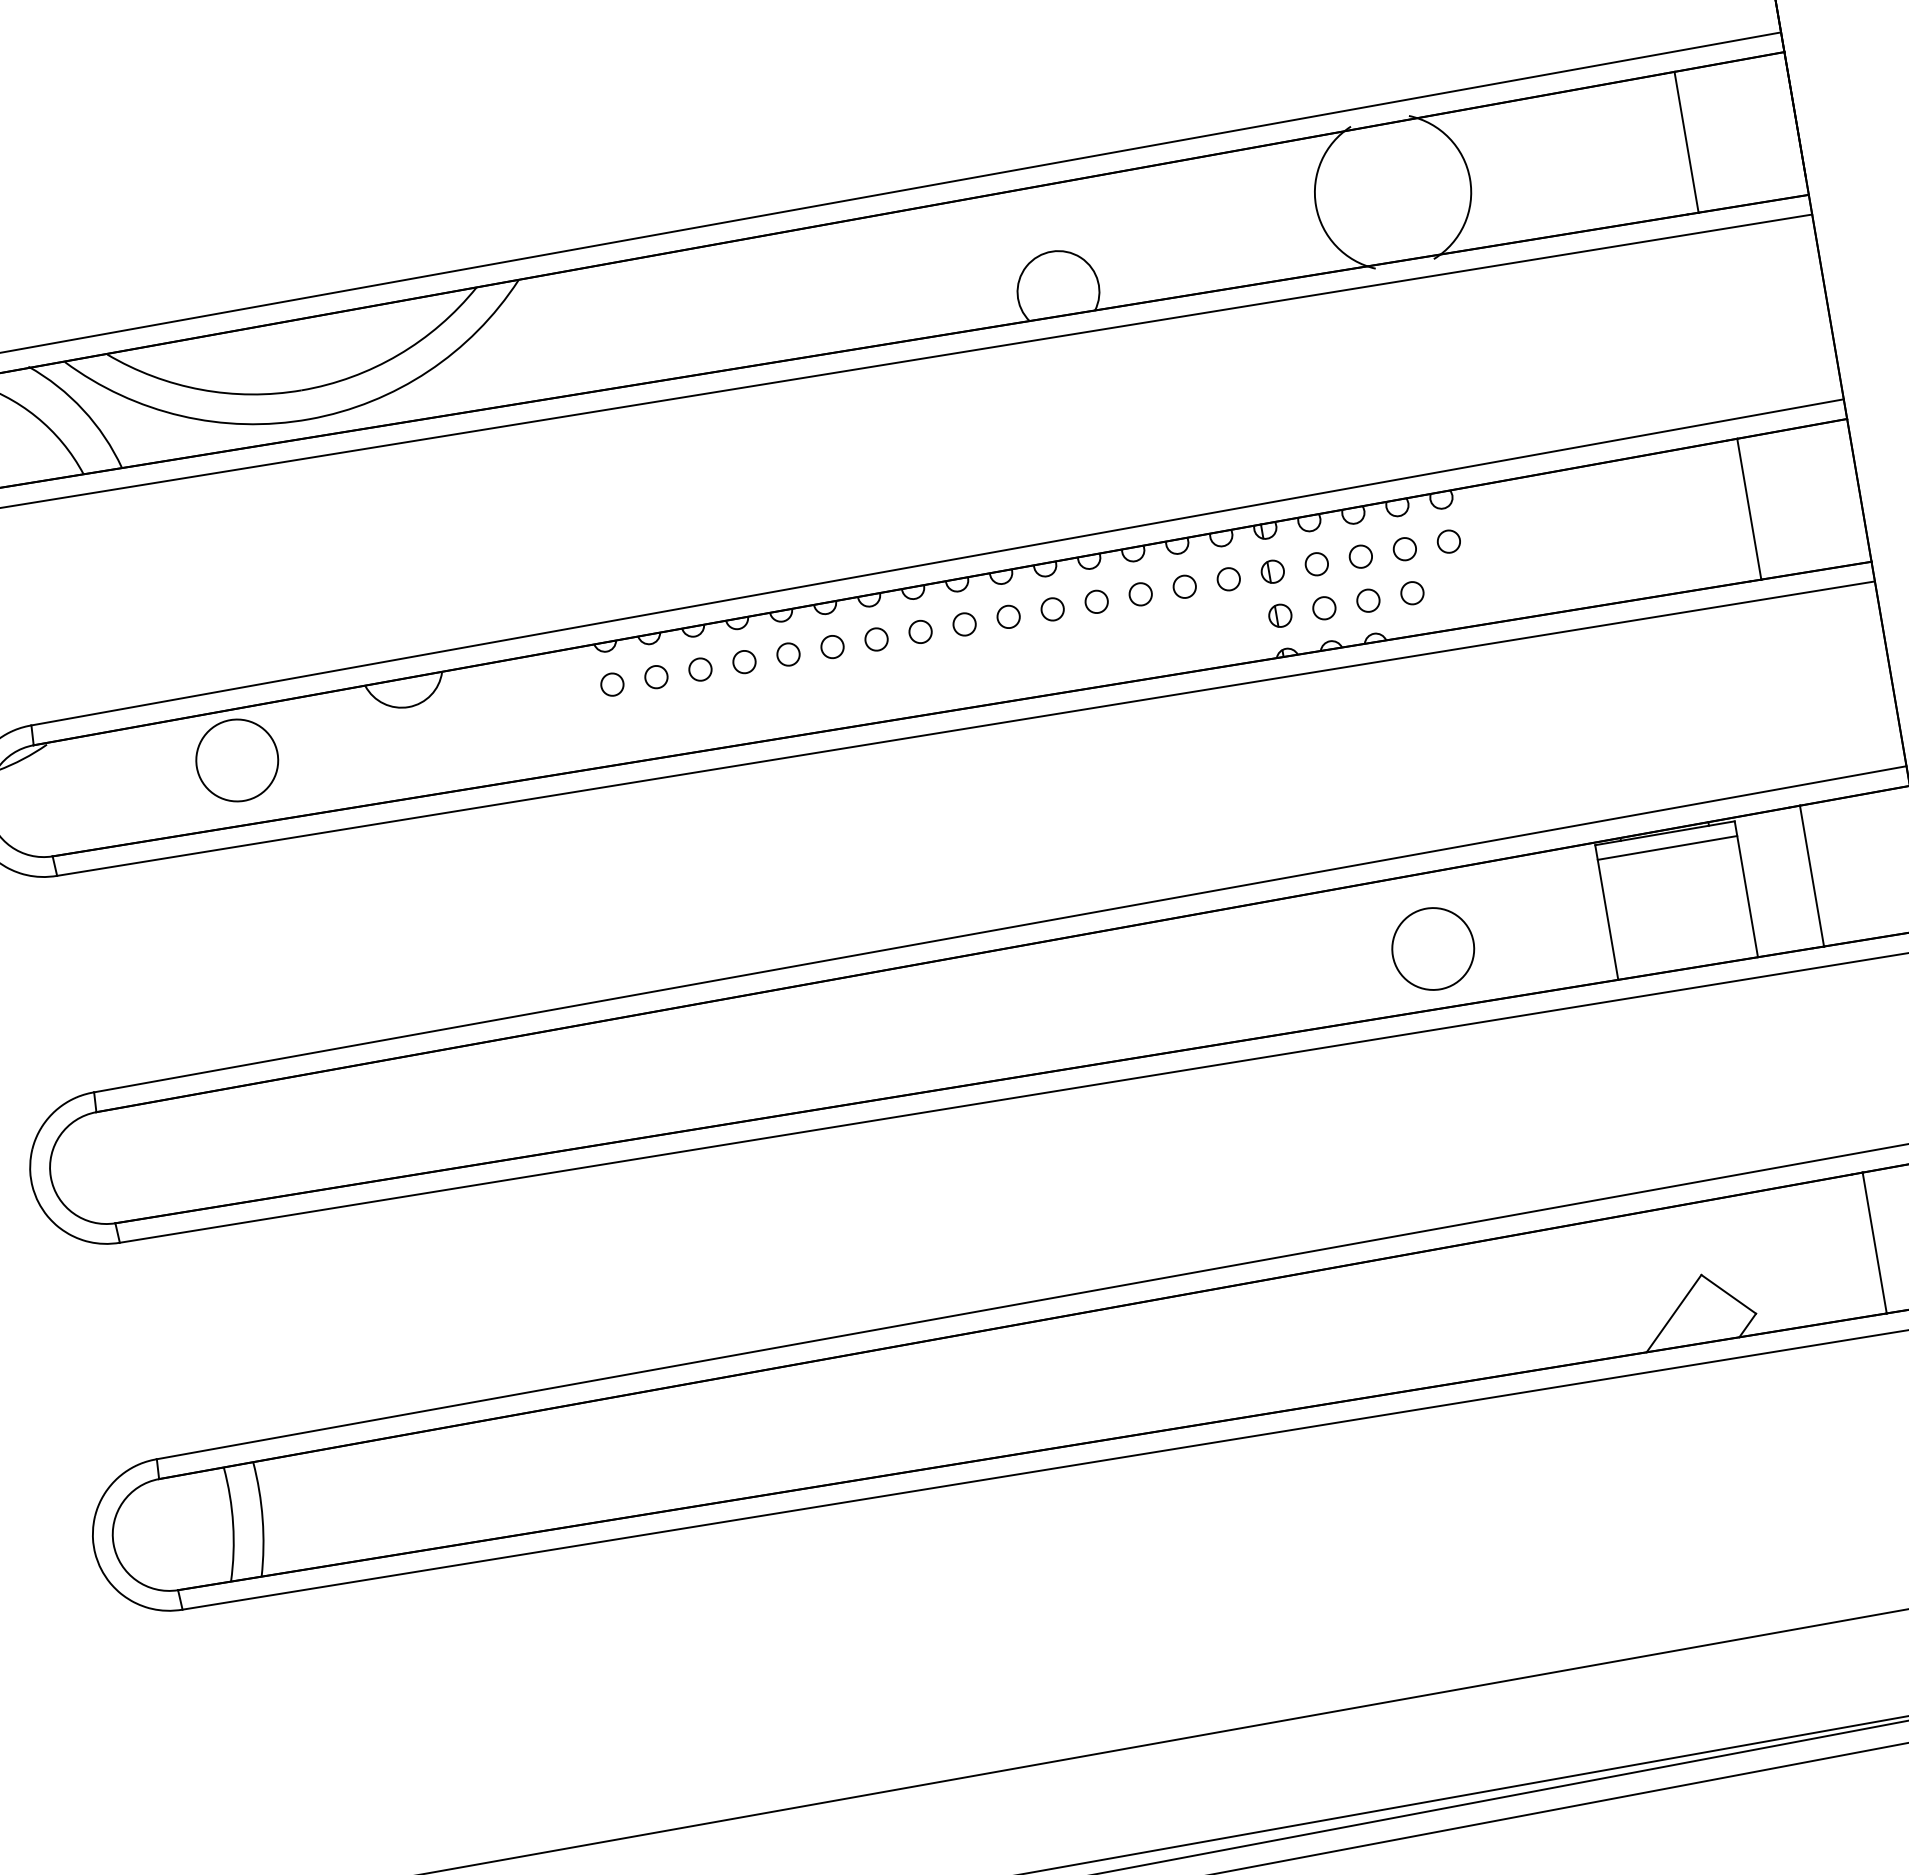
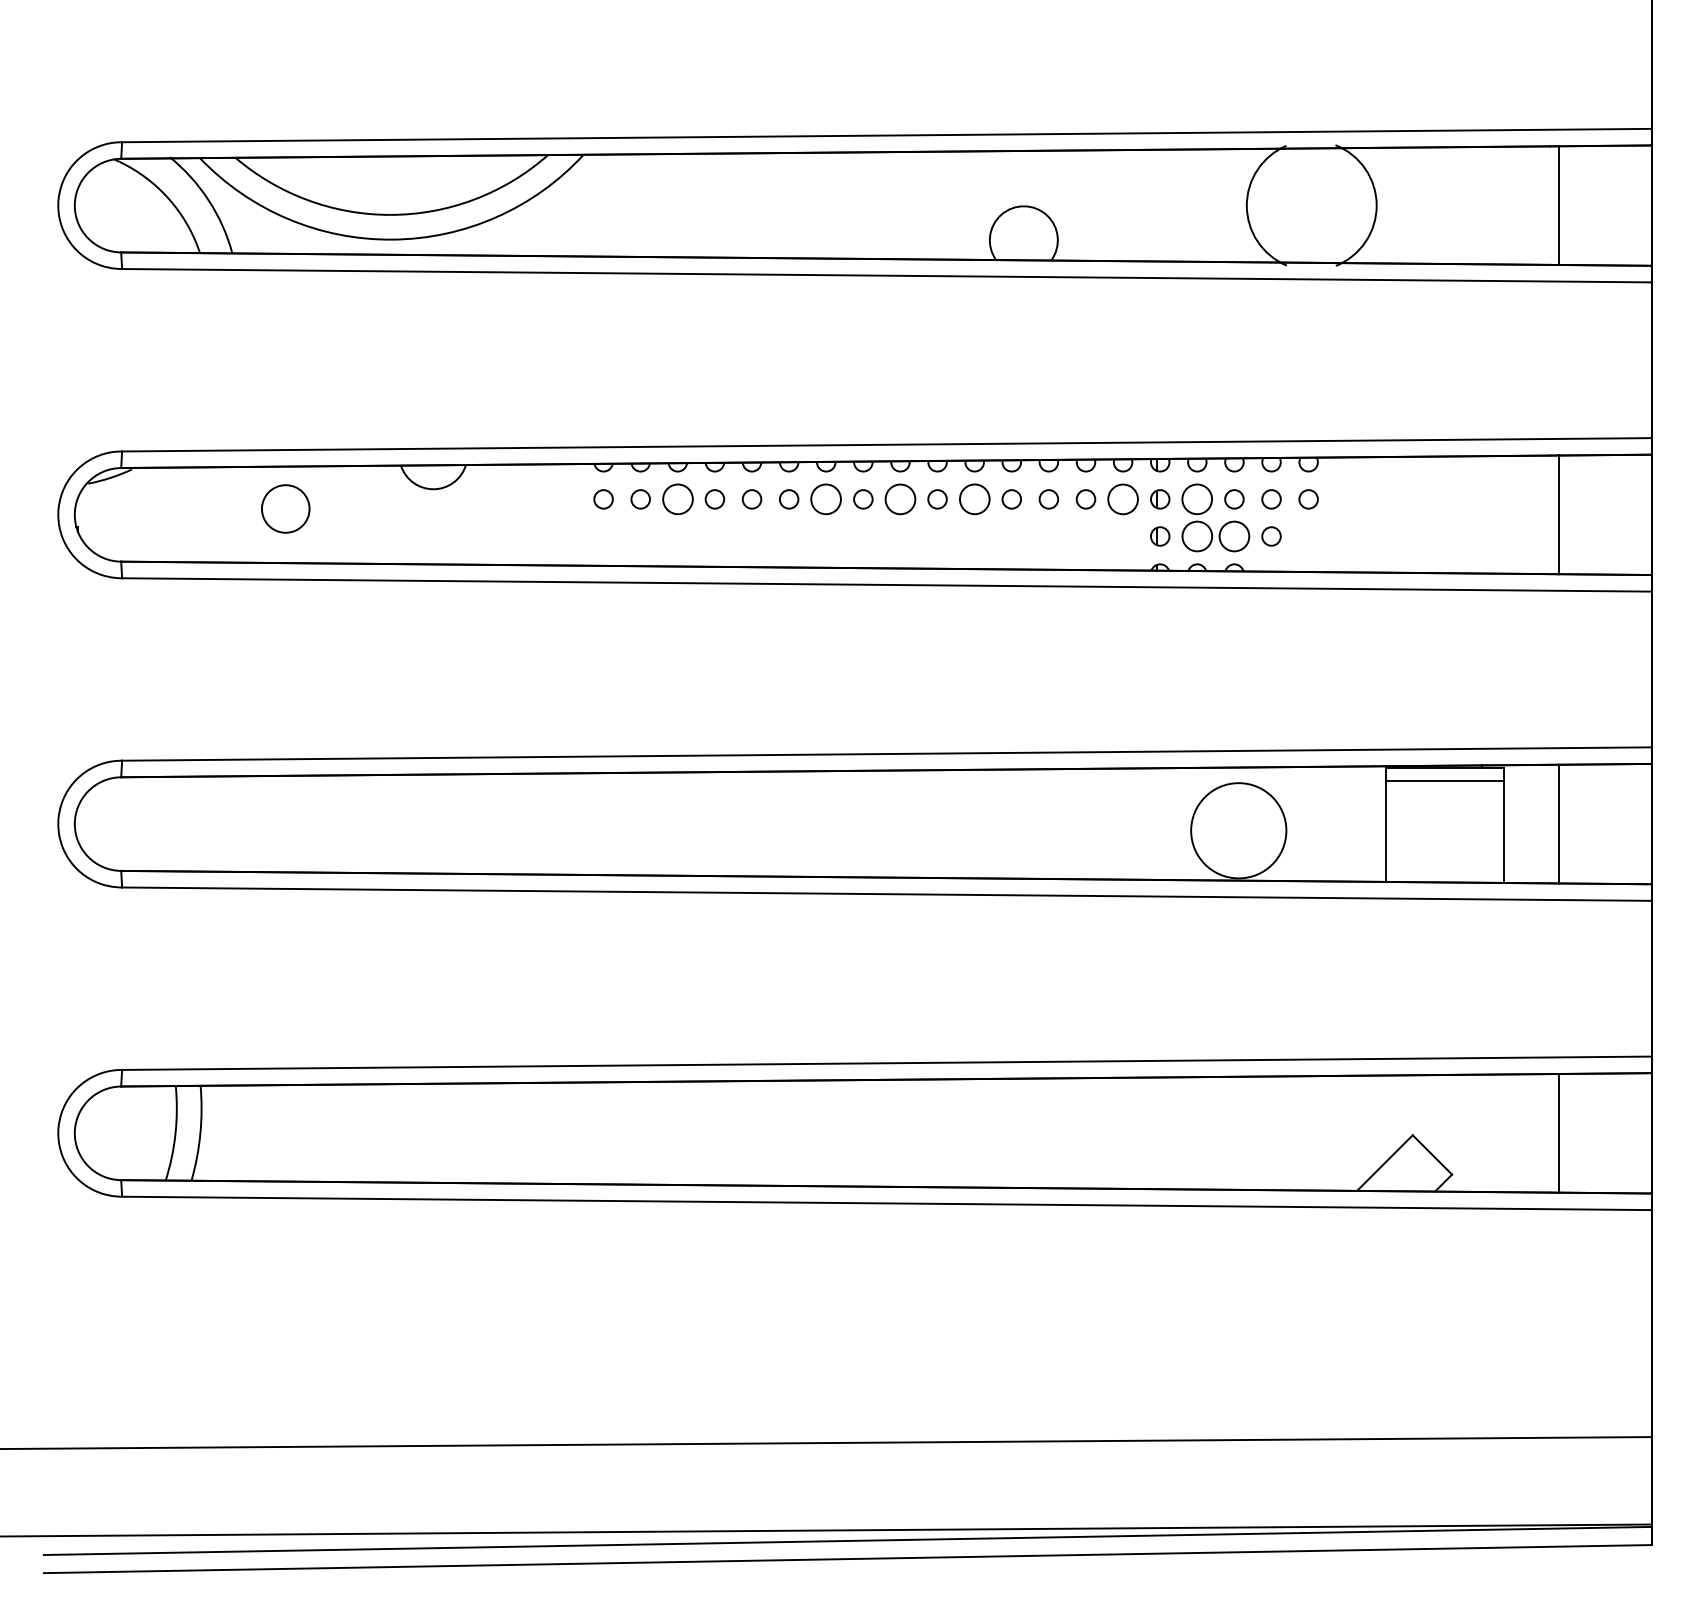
circle: (1317, 564) -> (1197, 499), size x1.6
circle: (1228, 579) -> (1122, 499), size x1.6
circle: (1368, 600) -> (1234, 536), size x1.6
circle: (1324, 608) -> (1197, 536), size x1.6
circle: (1052, 609) -> (974, 499), size x1.6
circle: (964, 624) -> (900, 499), size x1.6
circle: (876, 639) -> (826, 499), size x1.6
circle: (700, 669) -> (677, 499), size x1.6
circle: (236, 759) -> (285, 508), size x0.7
circle: (1432, 948) -> (1238, 830), size x1.4

